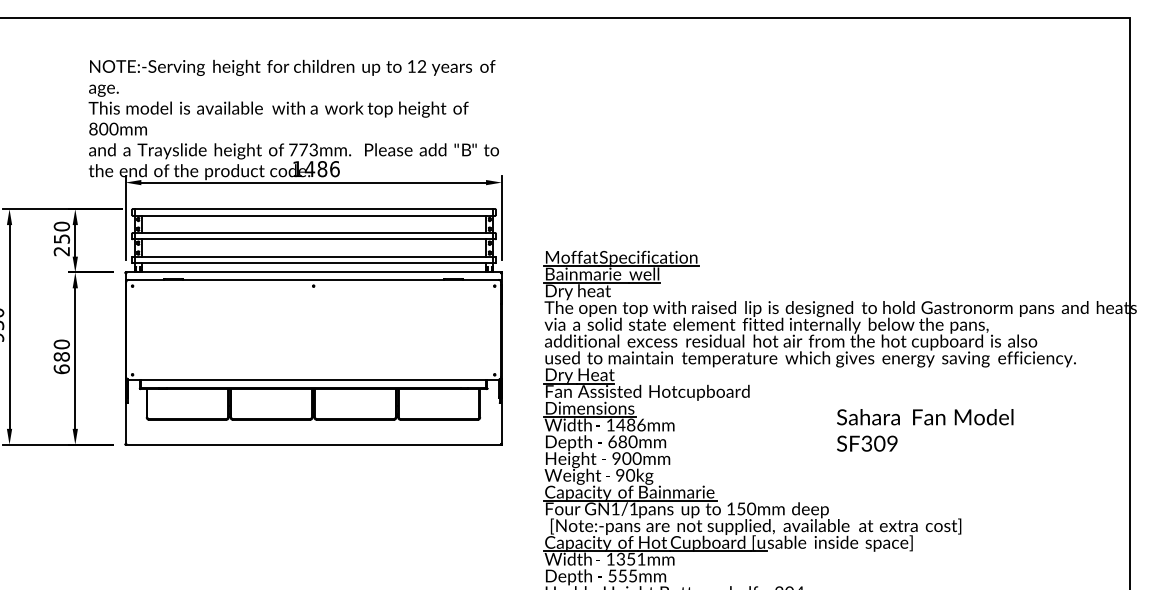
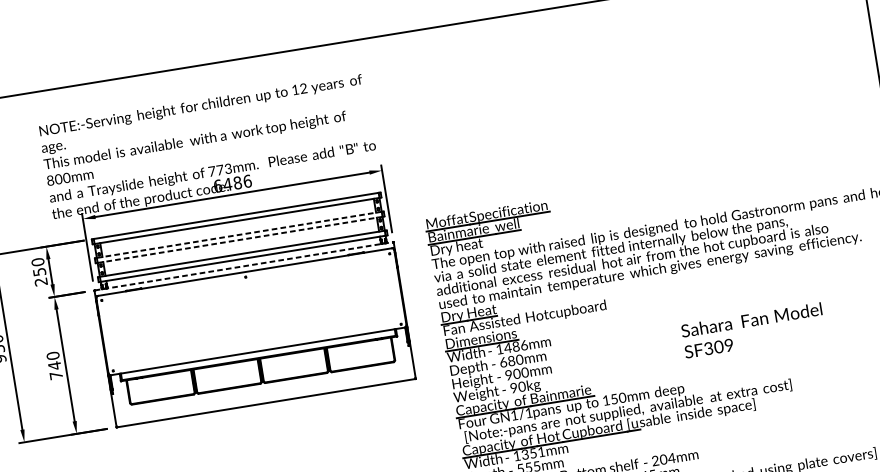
text: (297, 169) -> (217, 186), 1486 -> 6486
line: (314, 233) -> (239, 235), solid -> dashed
line: (314, 239) -> (240, 239), solid -> dashed
line: (313, 272) -> (243, 266), solid -> dashed
text: (61, 362) -> (55, 370), 680 -> 740
text: (925, 430) -> (753, 330), moved

